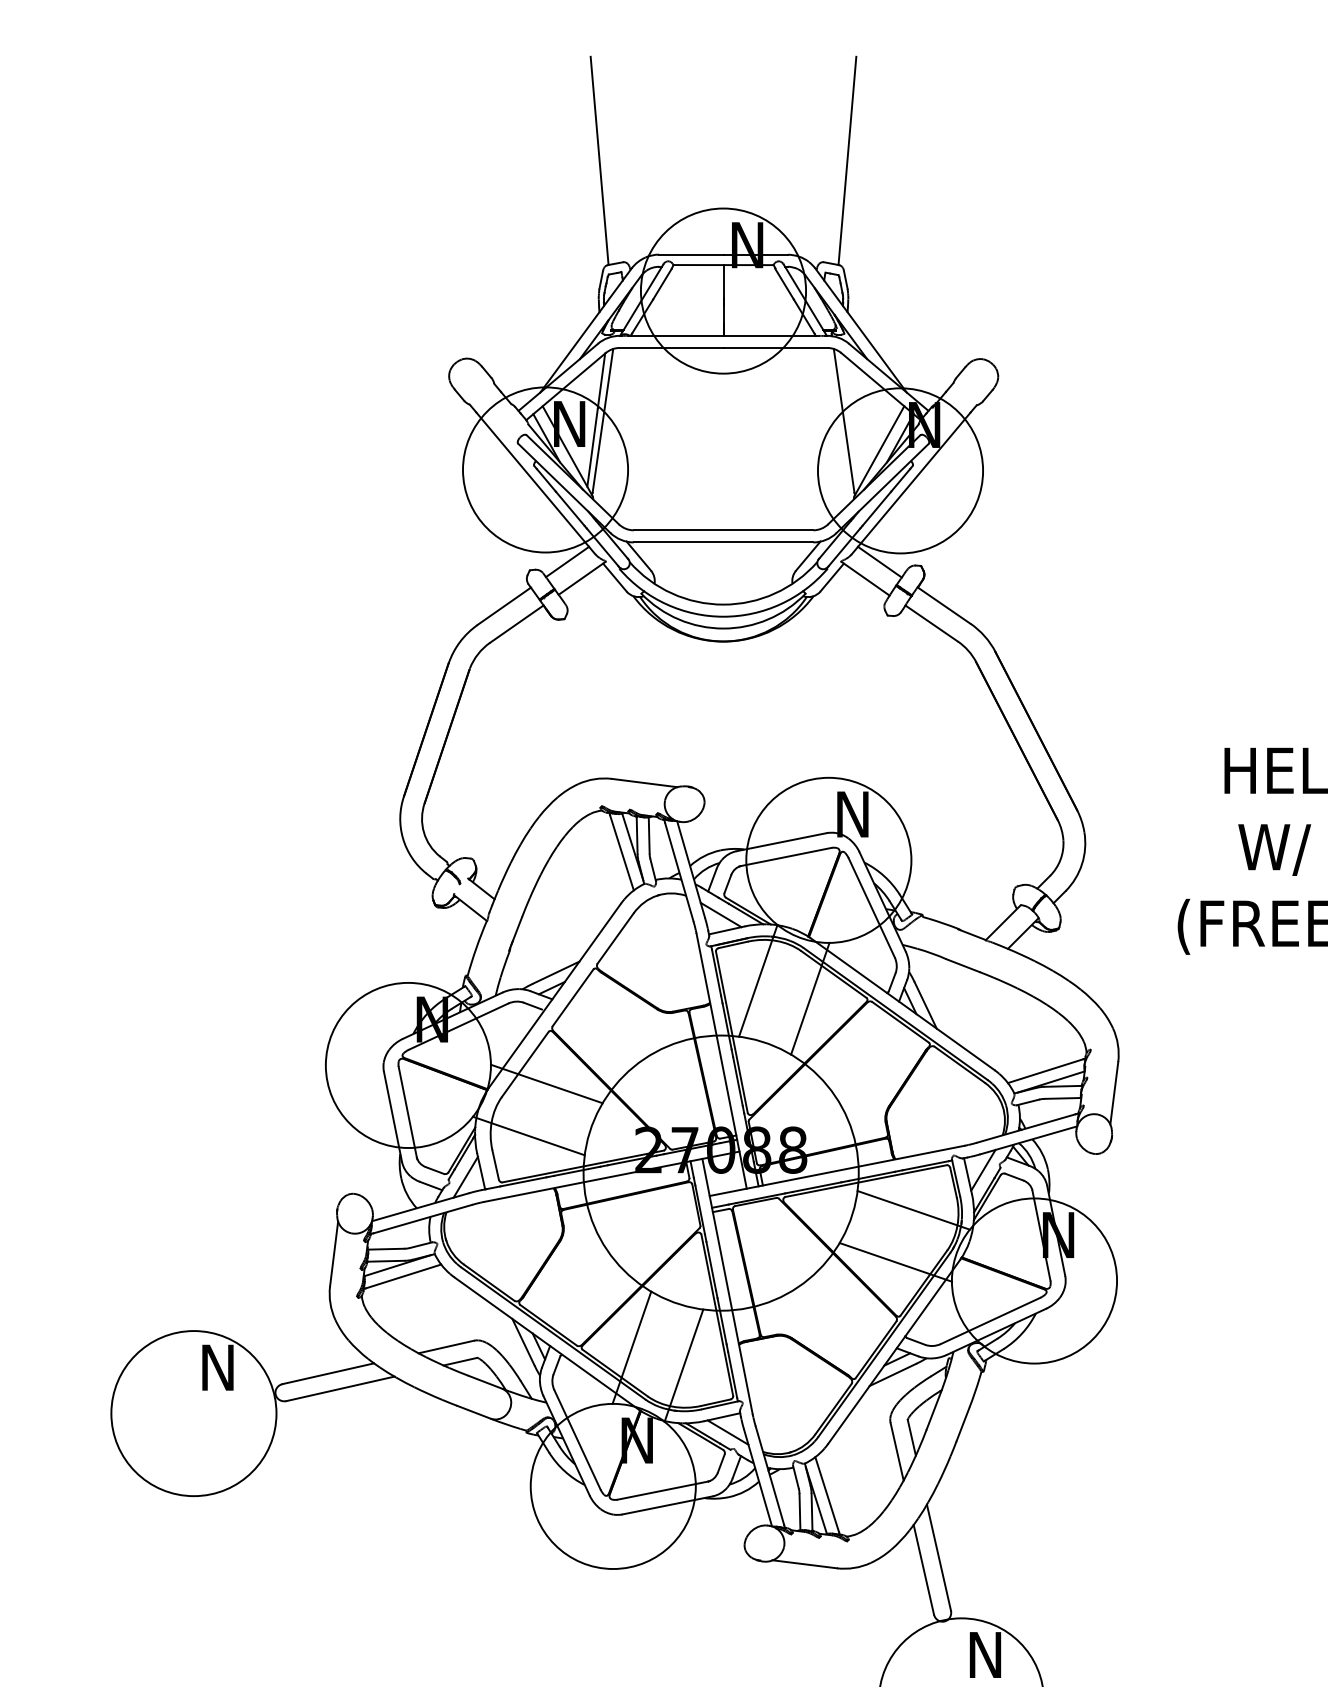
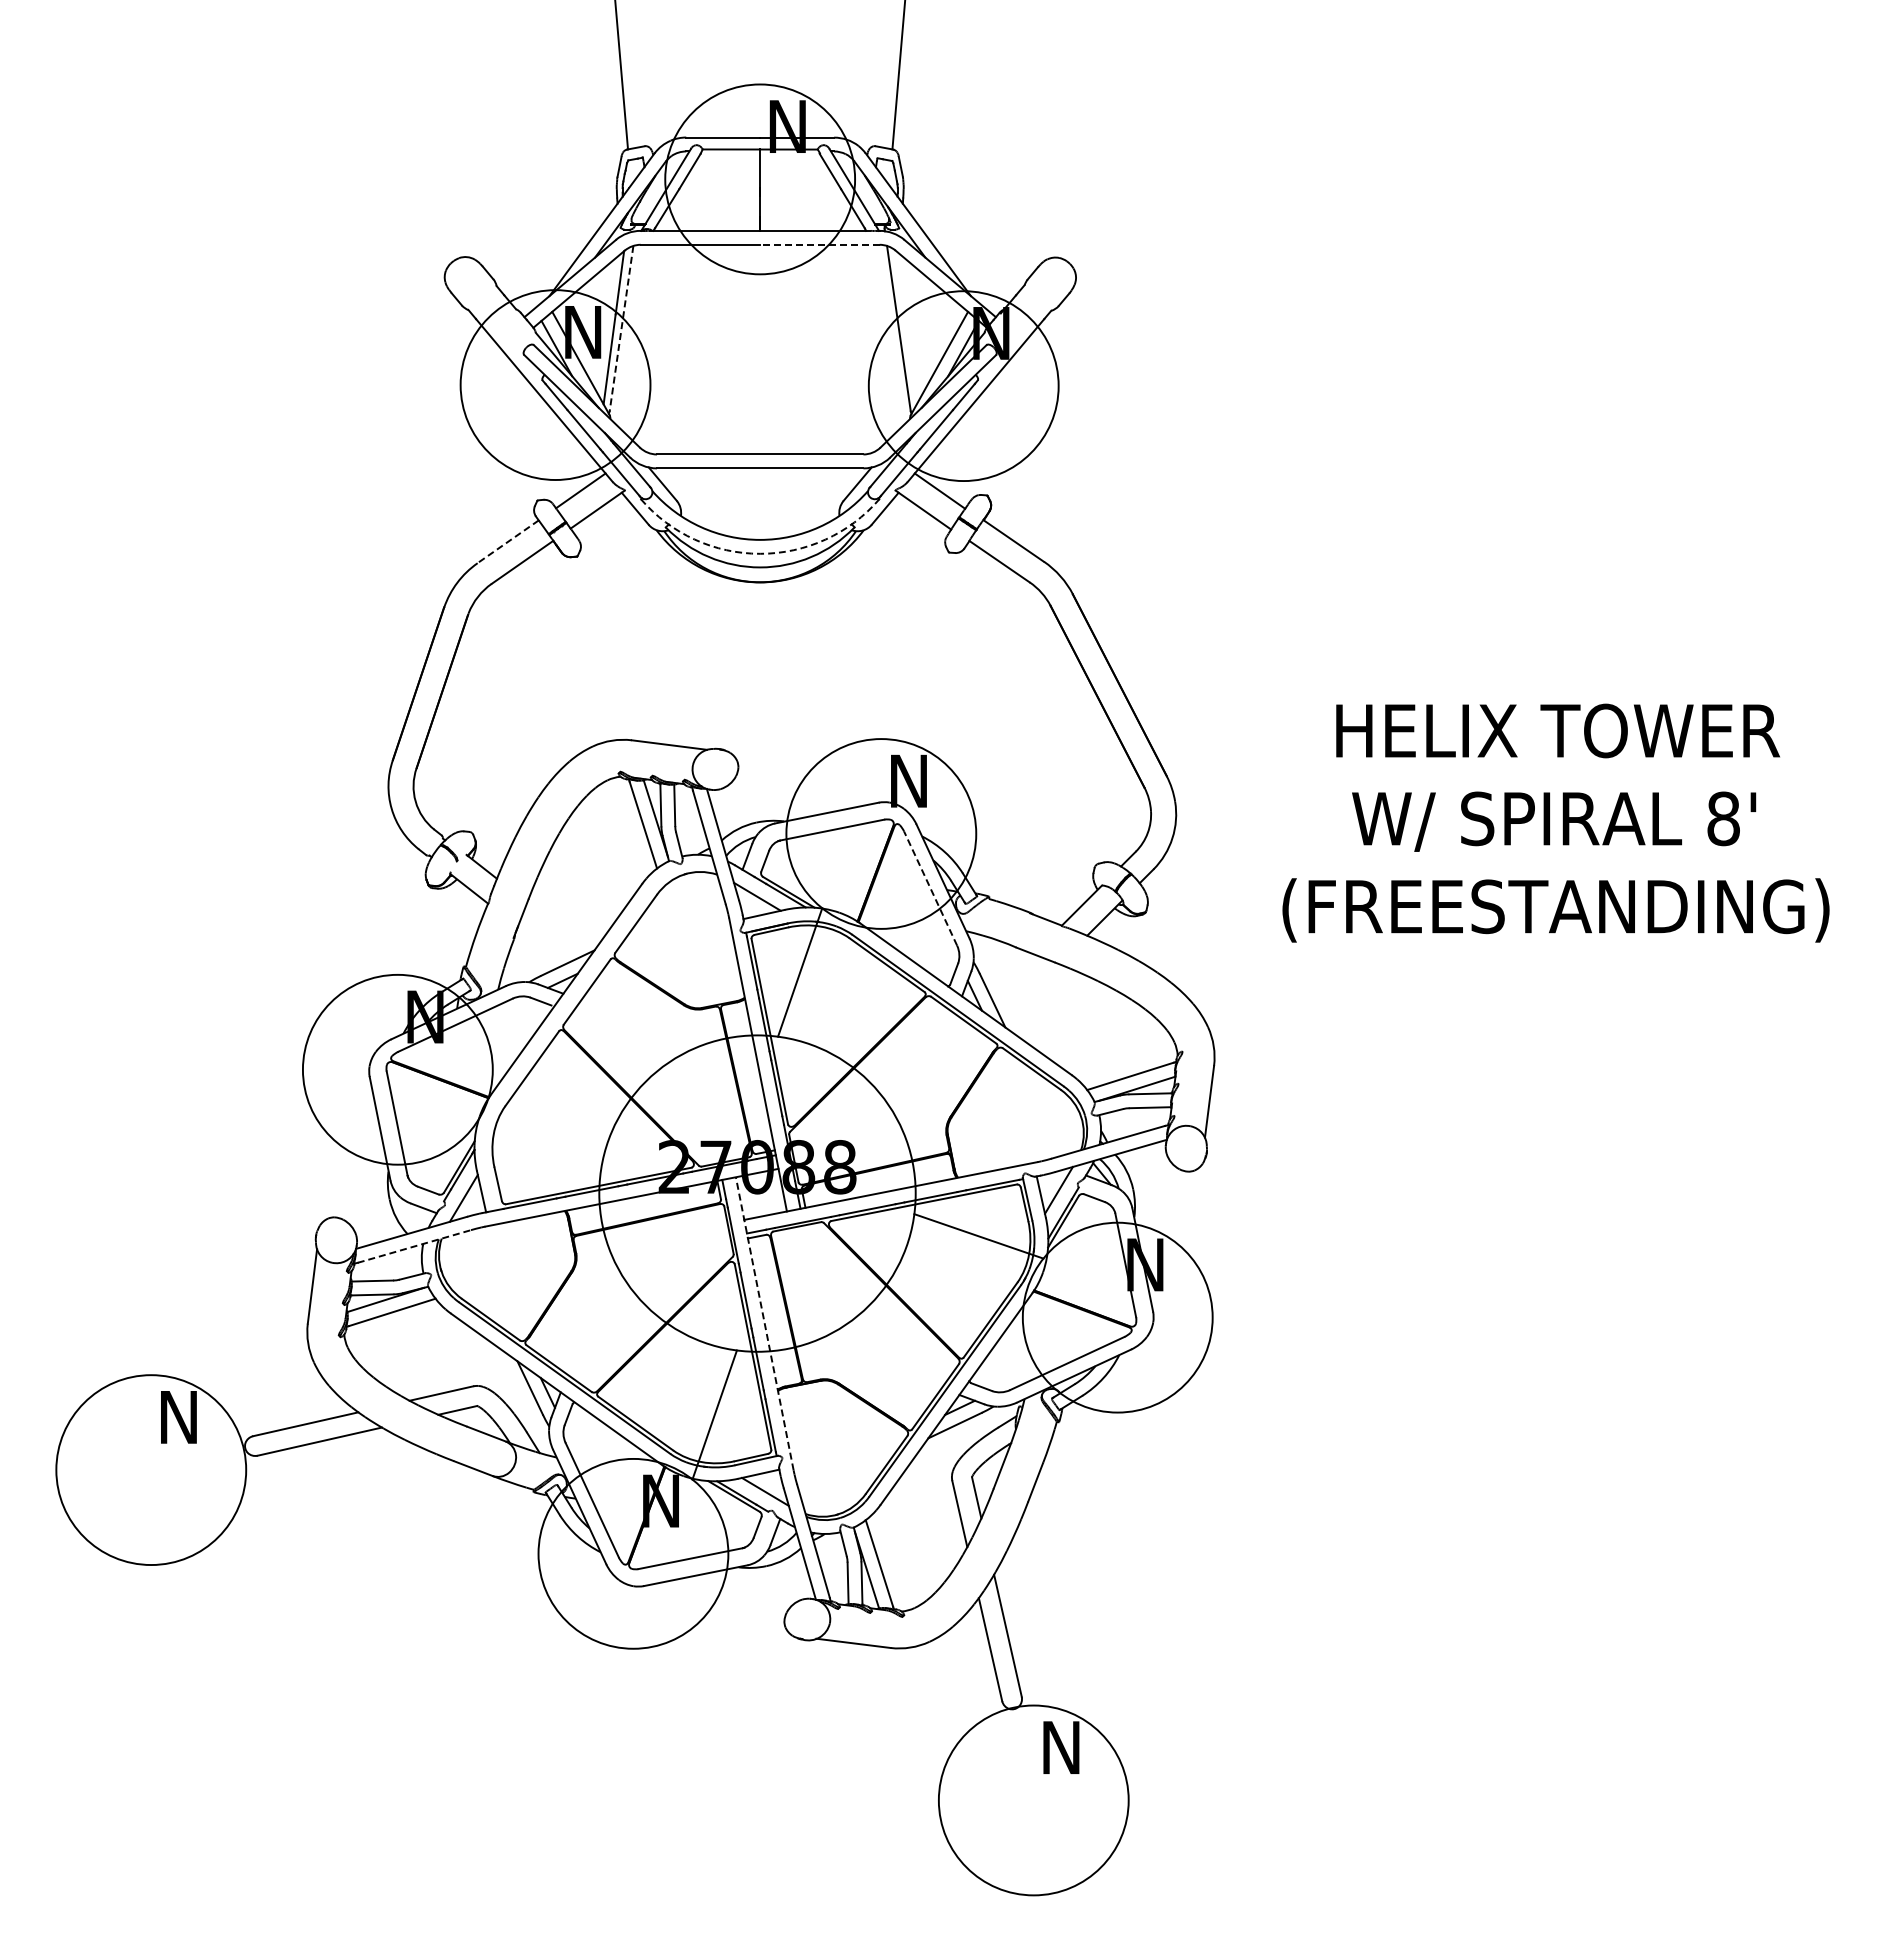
line: (775, 347) -> (819, 244), solid -> dashed
line: (602, 420) -> (621, 328), solid -> dashed
line: (503, 606) -> (507, 542), solid -> dashed
arc: (723, 616) -> (760, 553), solid -> dashed
line: (871, 907) -> (930, 888), solid -> dashed
line: (809, 998) -> (859, 992), removed
line: (546, 1084) -> (556, 1091), removed
line: (528, 1135) -> (536, 1150), removed
line: (422, 1219) -> (414, 1246), solid -> dashed
line: (895, 1261) -> (957, 1295), removed
line: (727, 1286) -> (764, 1323), solid -> dashed
line: (631, 1346) -> (654, 1393), removed

